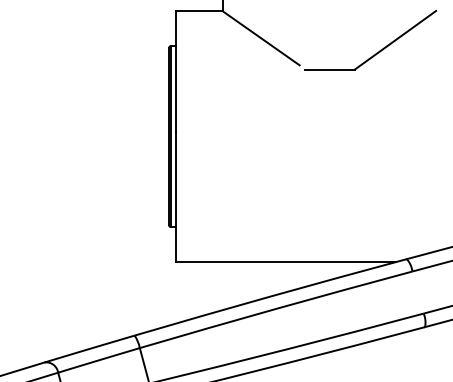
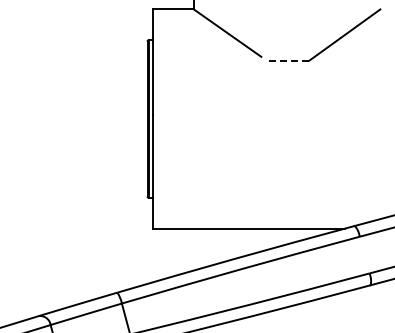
line: (329, 69) -> (287, 60), solid -> dashed

